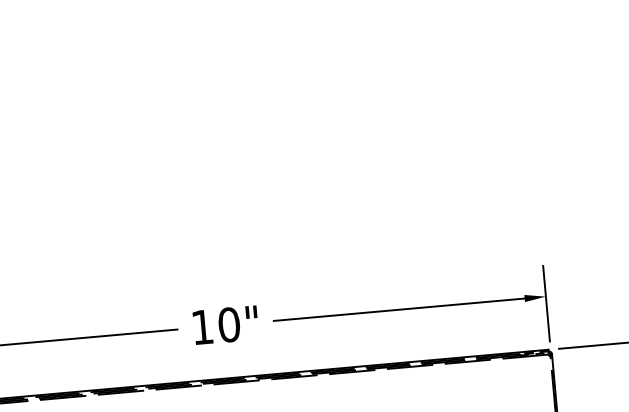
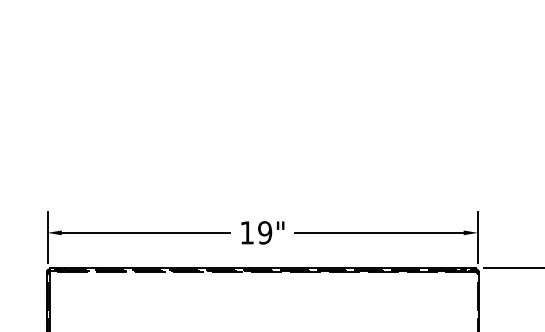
text: (229, 324) -> (265, 232), 10" -> 19"

